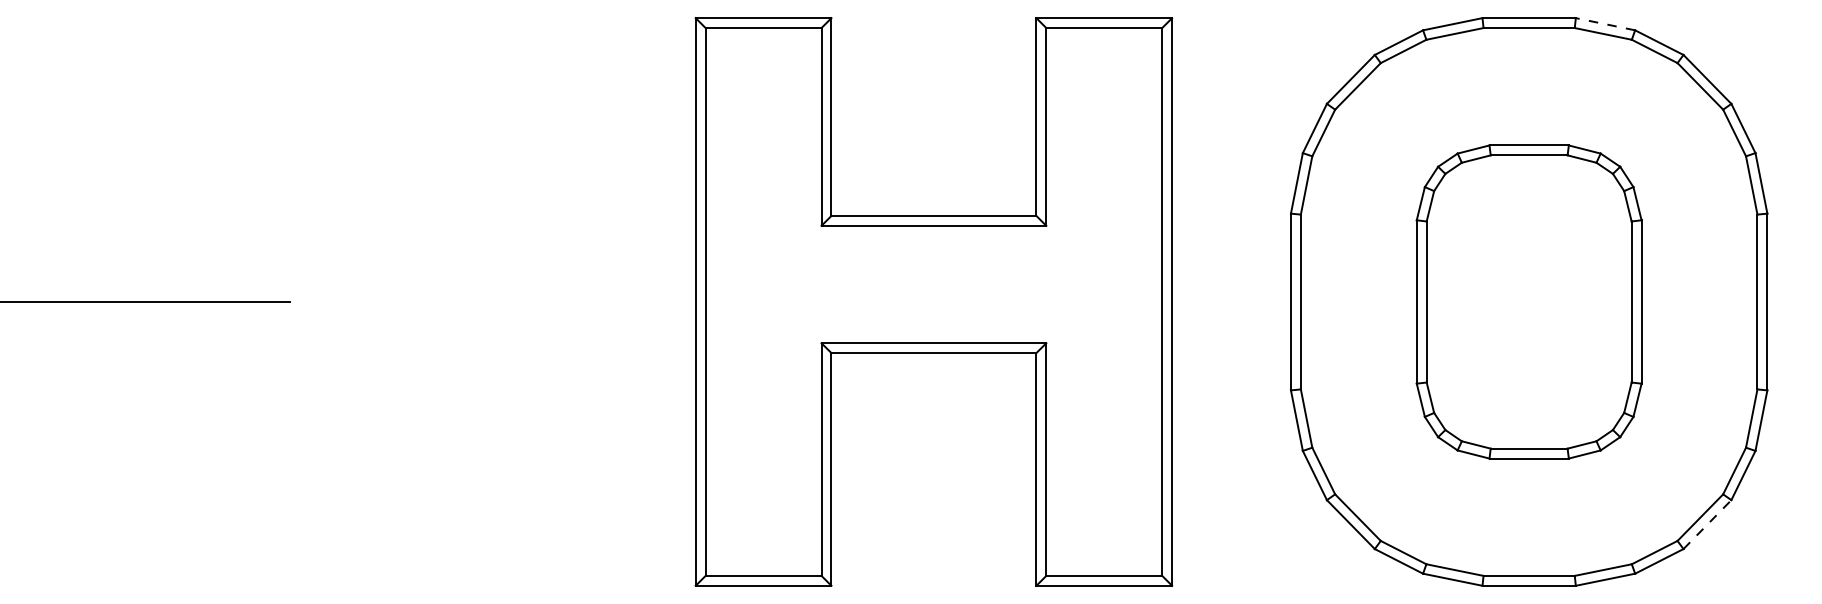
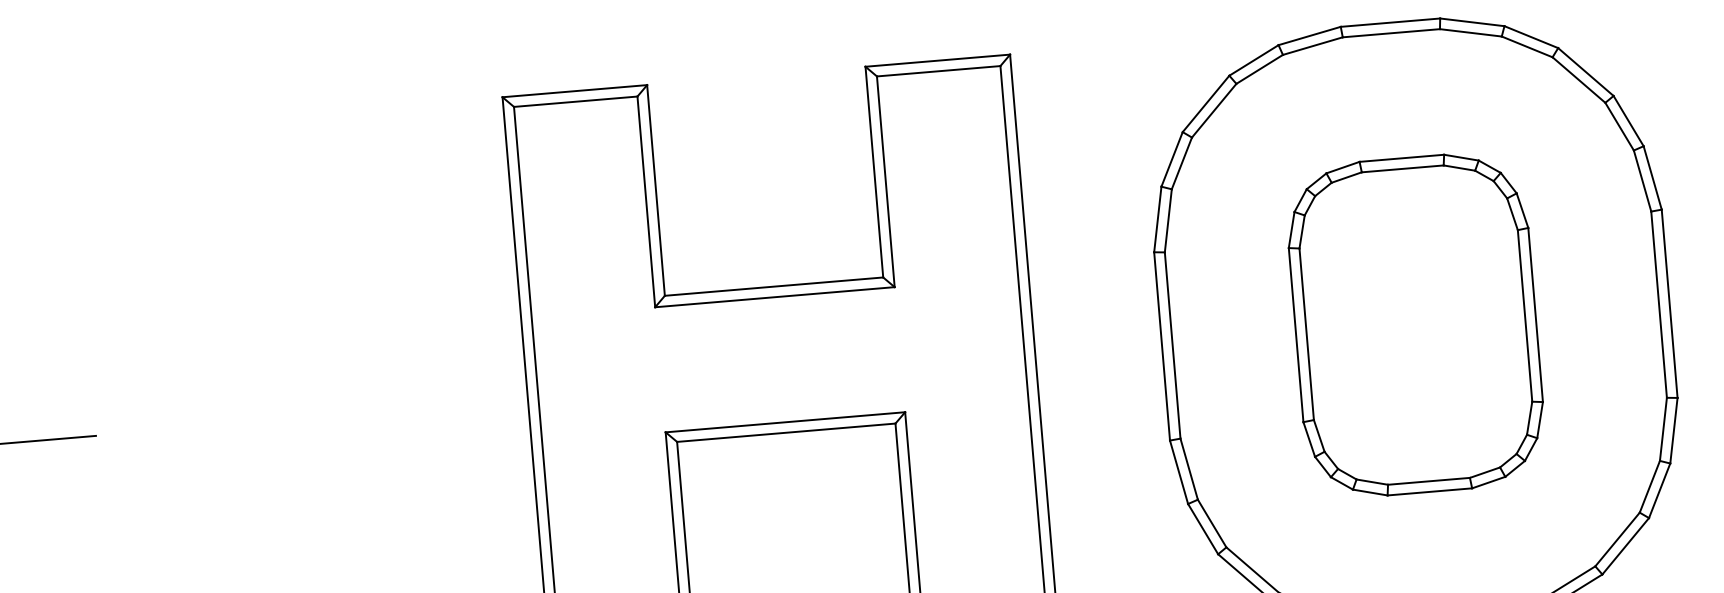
line: (1605, 24) -> (1472, 22), dashed -> solid
line: (1707, 524) -> (1625, 546), dashed -> solid

